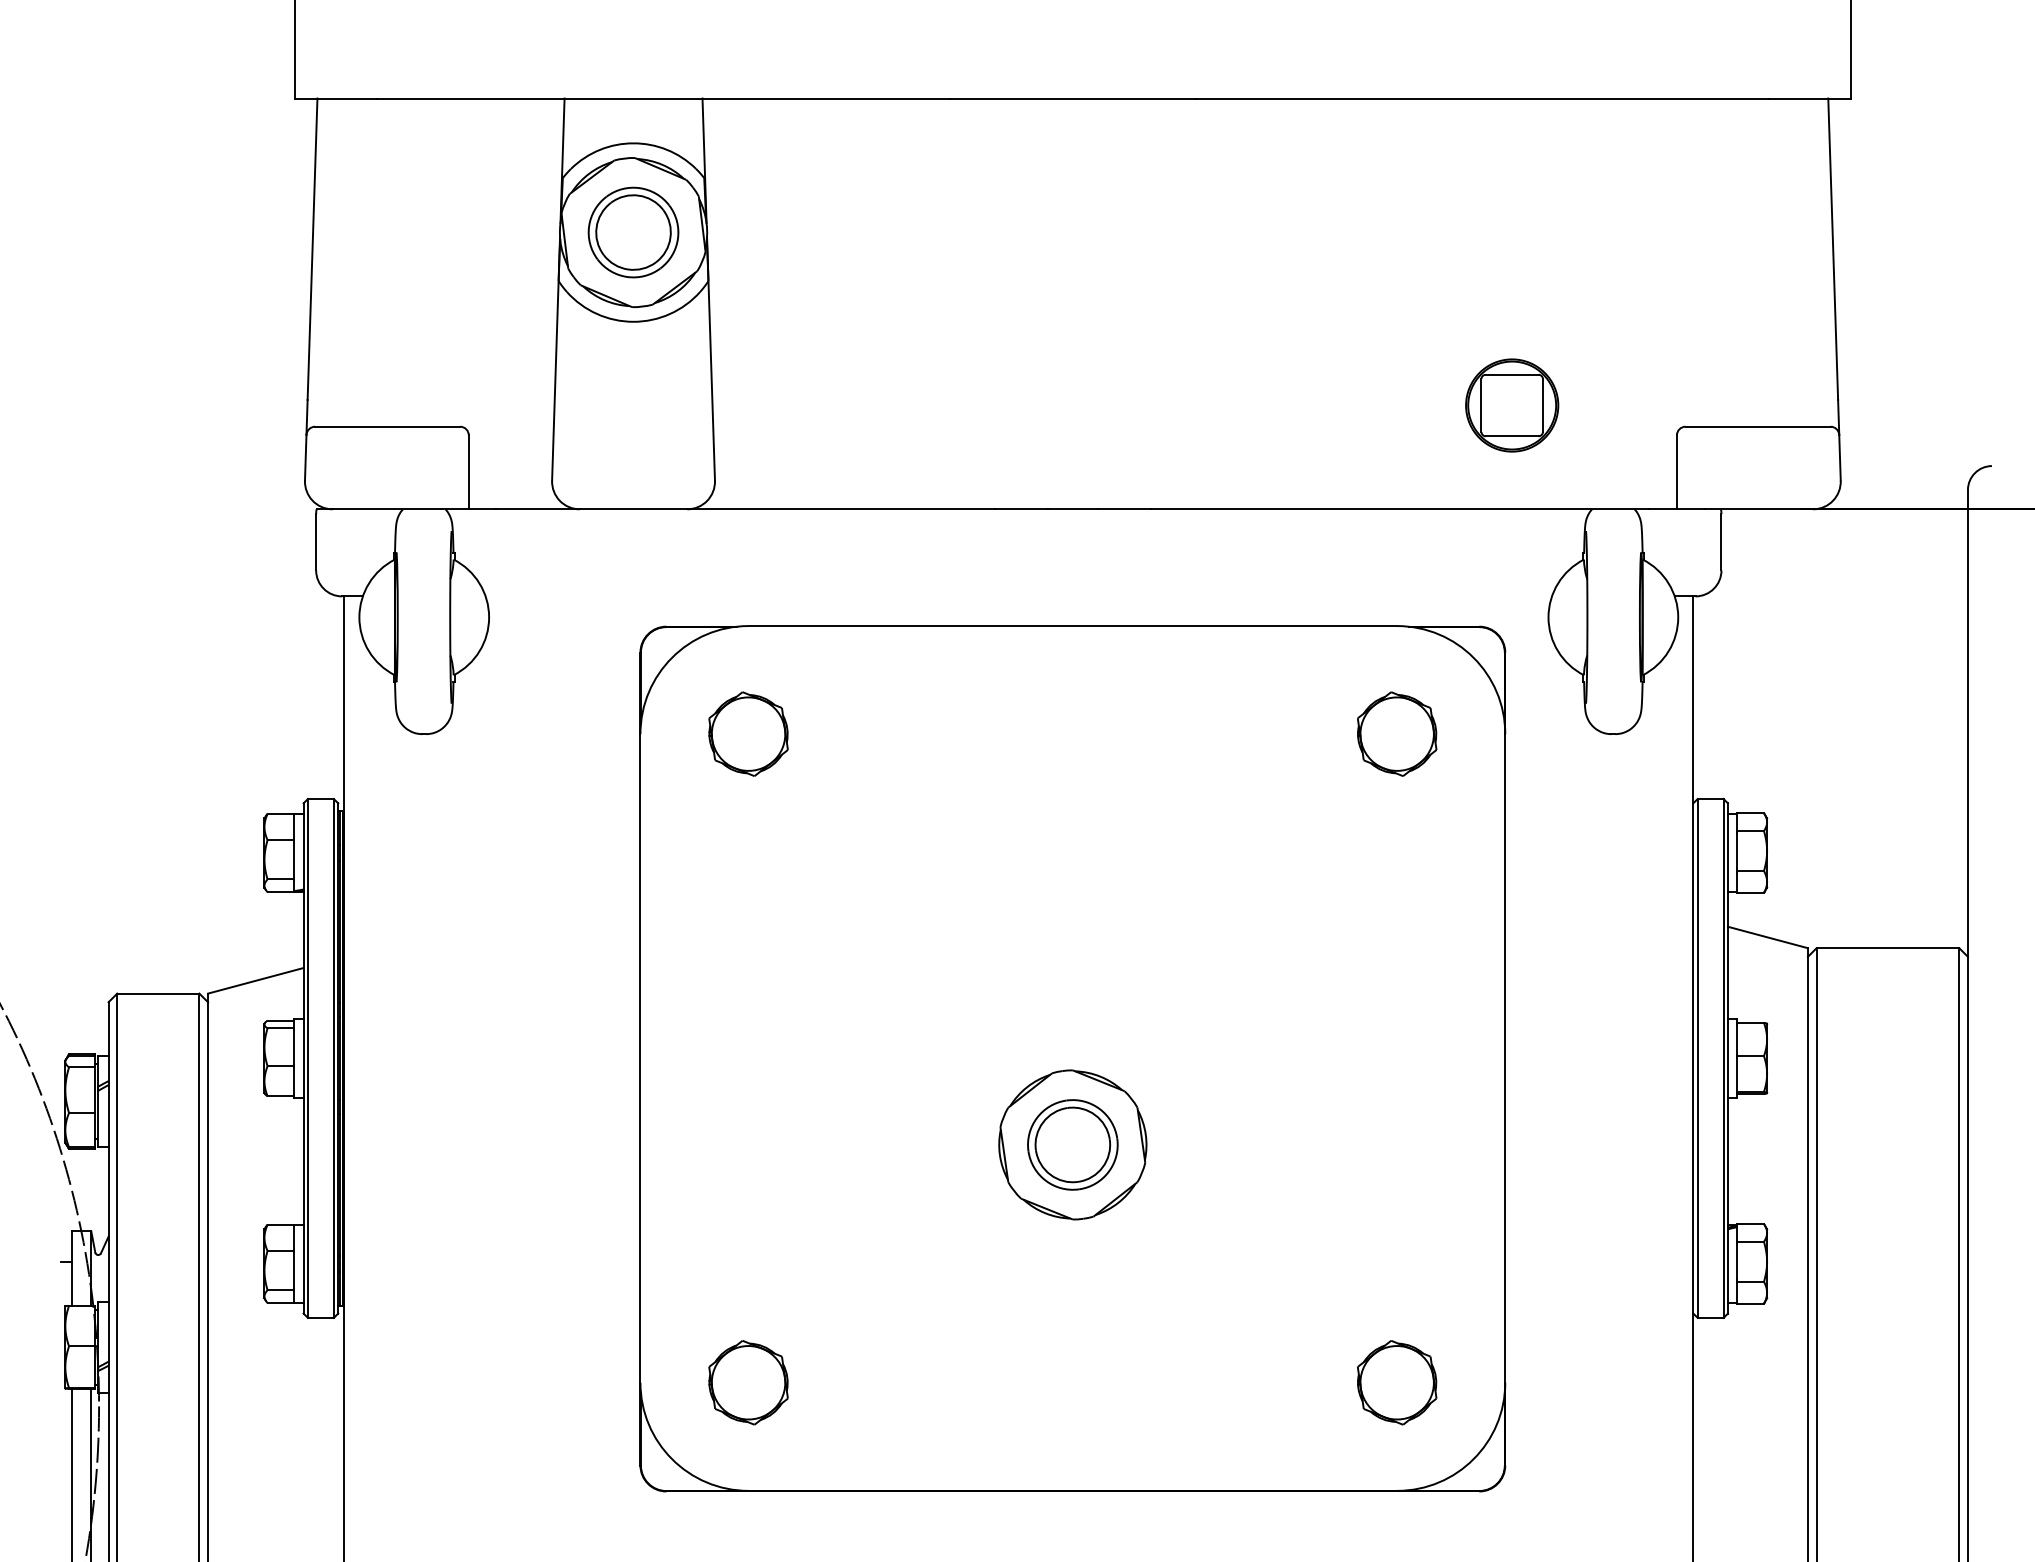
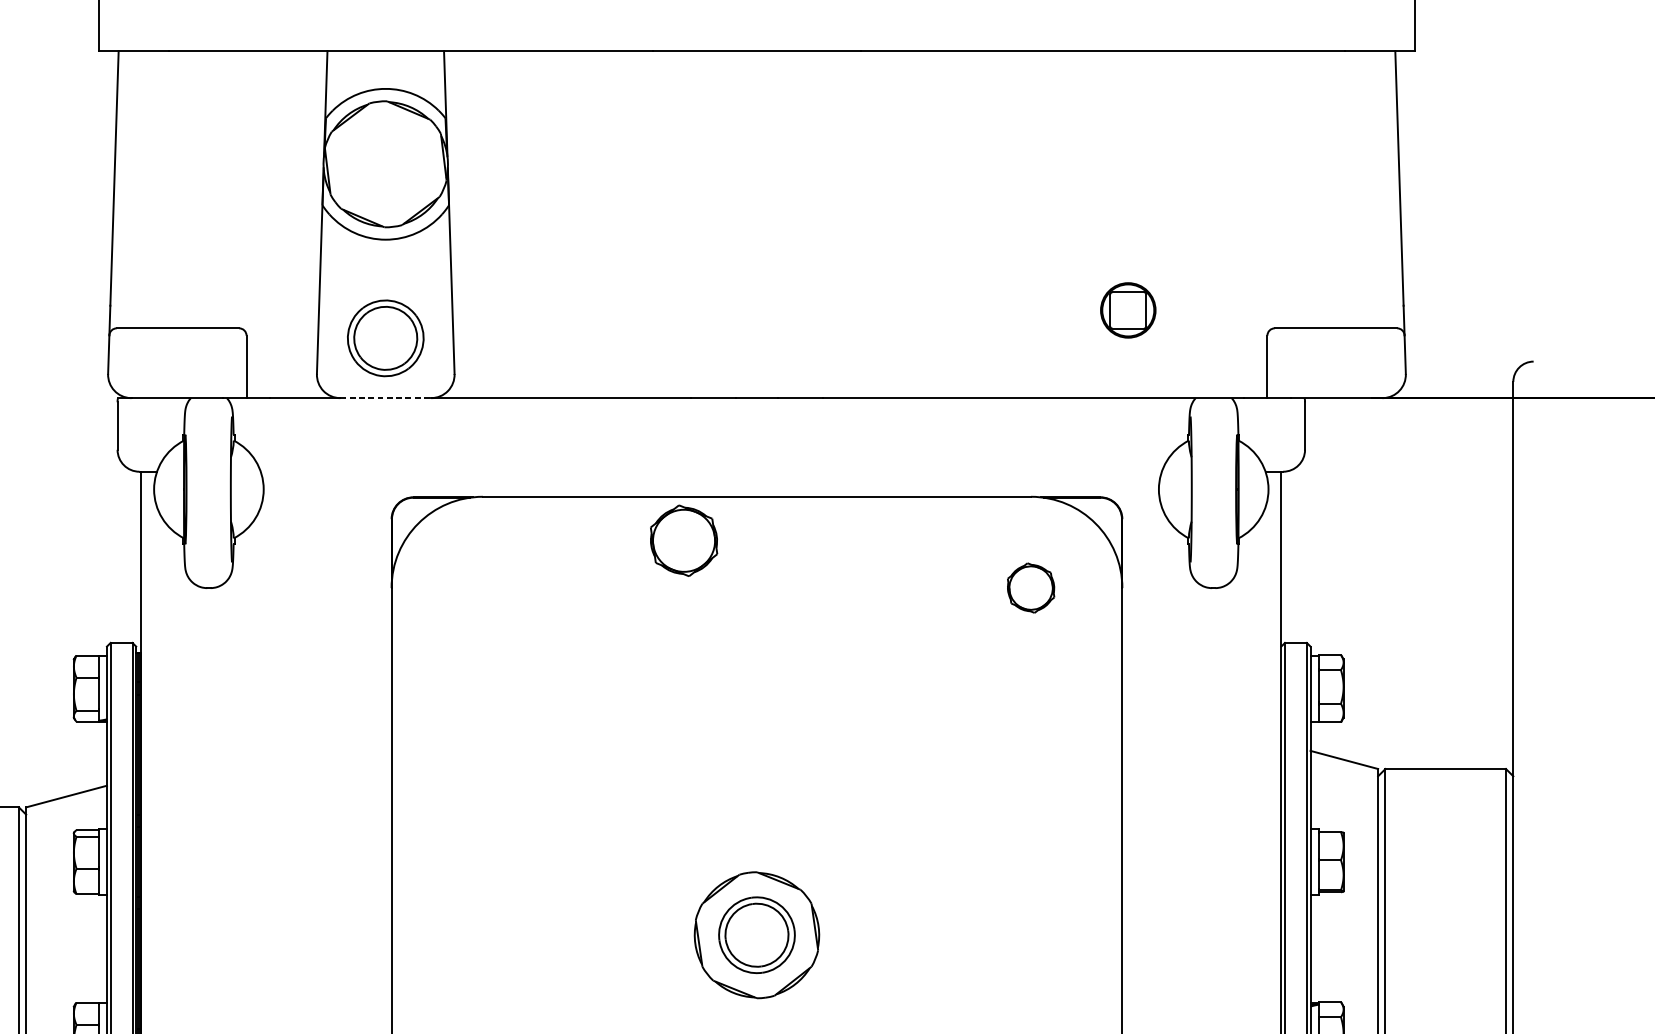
part: (633, 232) -> (385, 338), moved
part: (1512, 405) -> (1128, 310), size x0.7
line: (633, 509) -> (385, 398), solid -> dashed
part: (748, 733) -> (684, 540), moved
part: (1397, 733) -> (1031, 587), size x0.7

